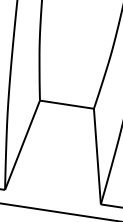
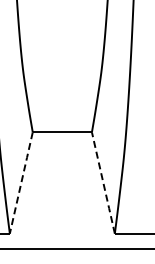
line: (22, 144) -> (21, 182), solid -> dashed
line: (97, 157) -> (103, 183), solid -> dashed

